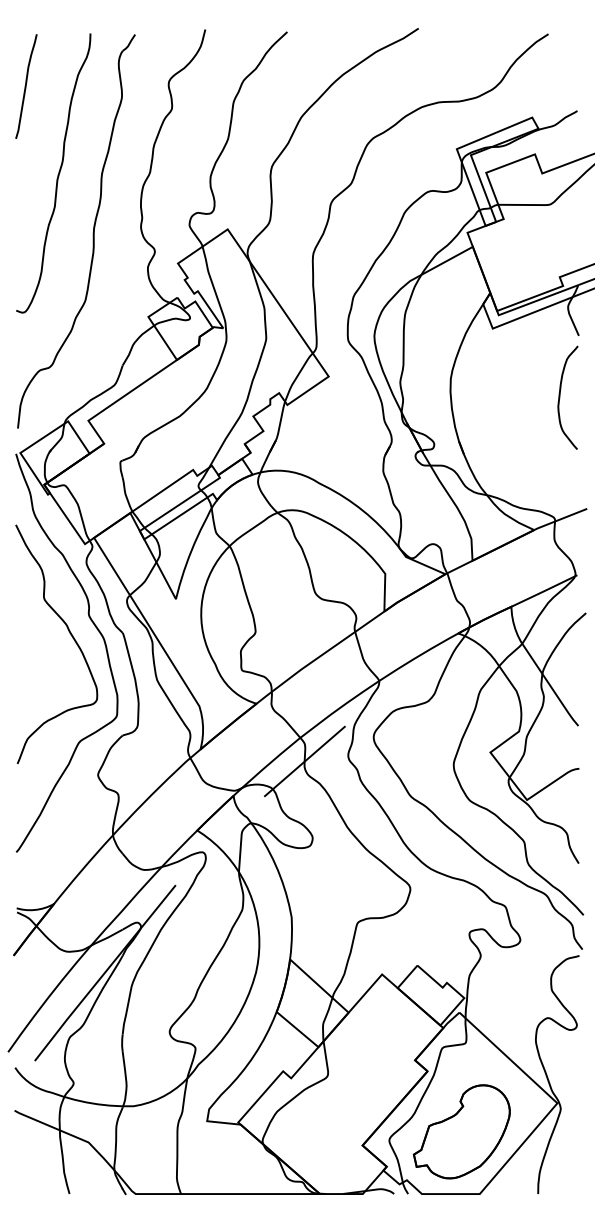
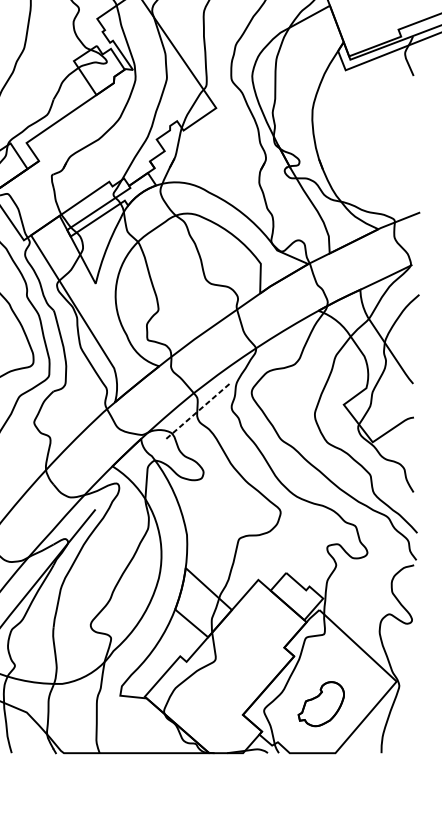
curve: (560, 397) -> (399, 124), removed
line: (304, 762) -> (197, 412), solid -> dashed
part: (461, 1131) -> (321, 703), size x0.6

